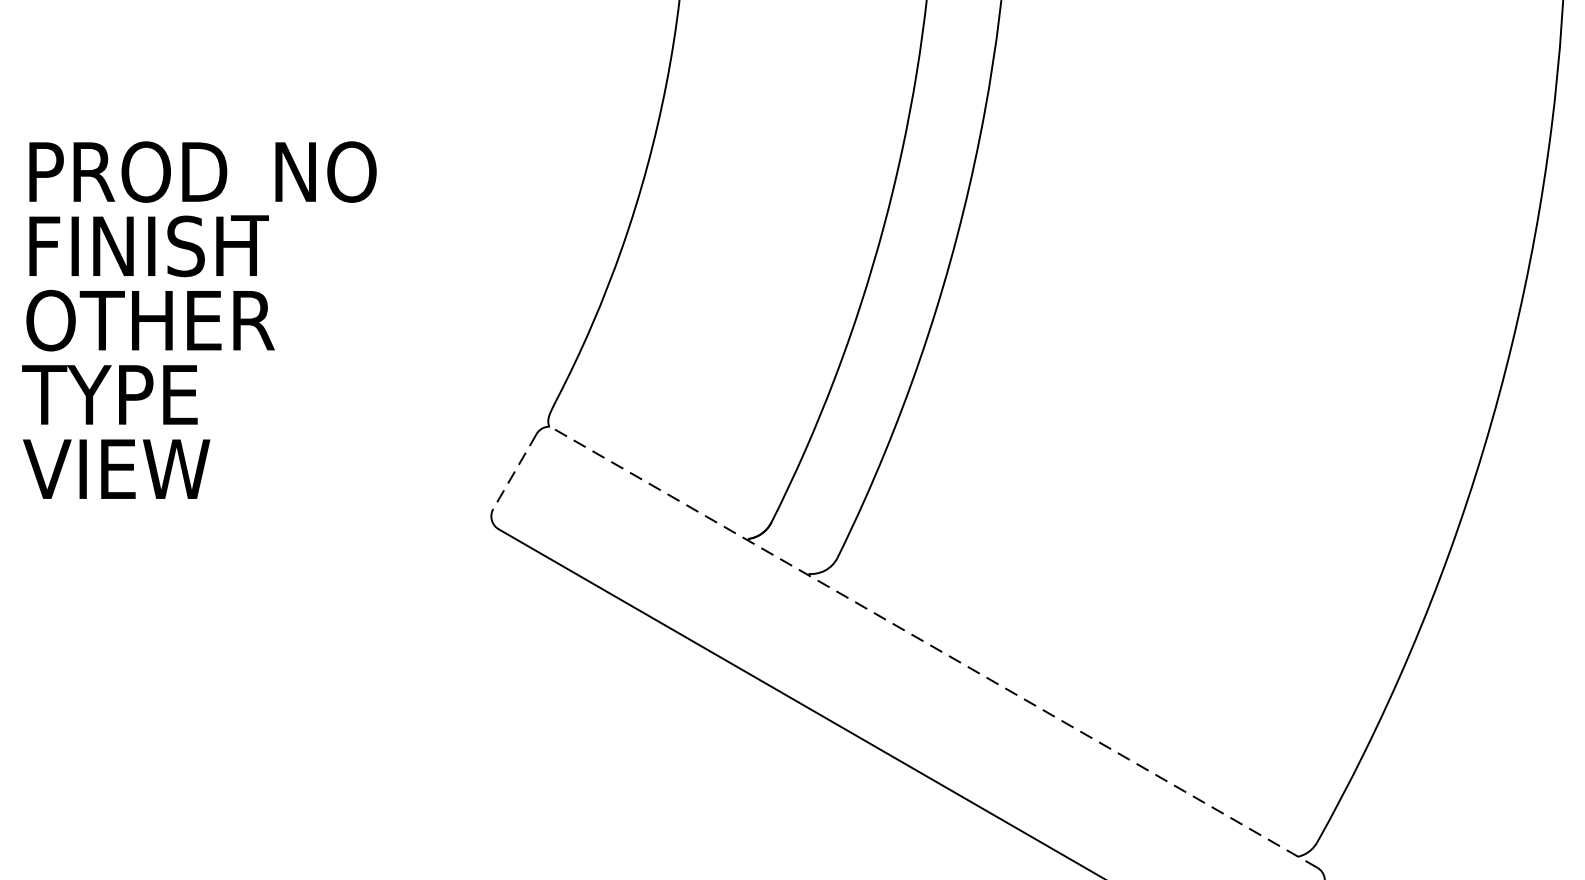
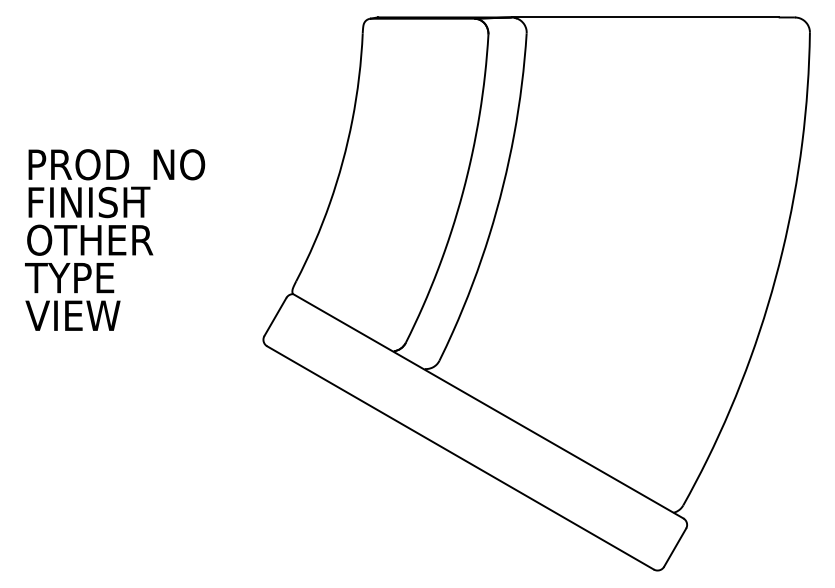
line: (515, 470) -> (275, 316), dashed -> solid
line: (934, 647) -> (488, 406), dashed -> solid

